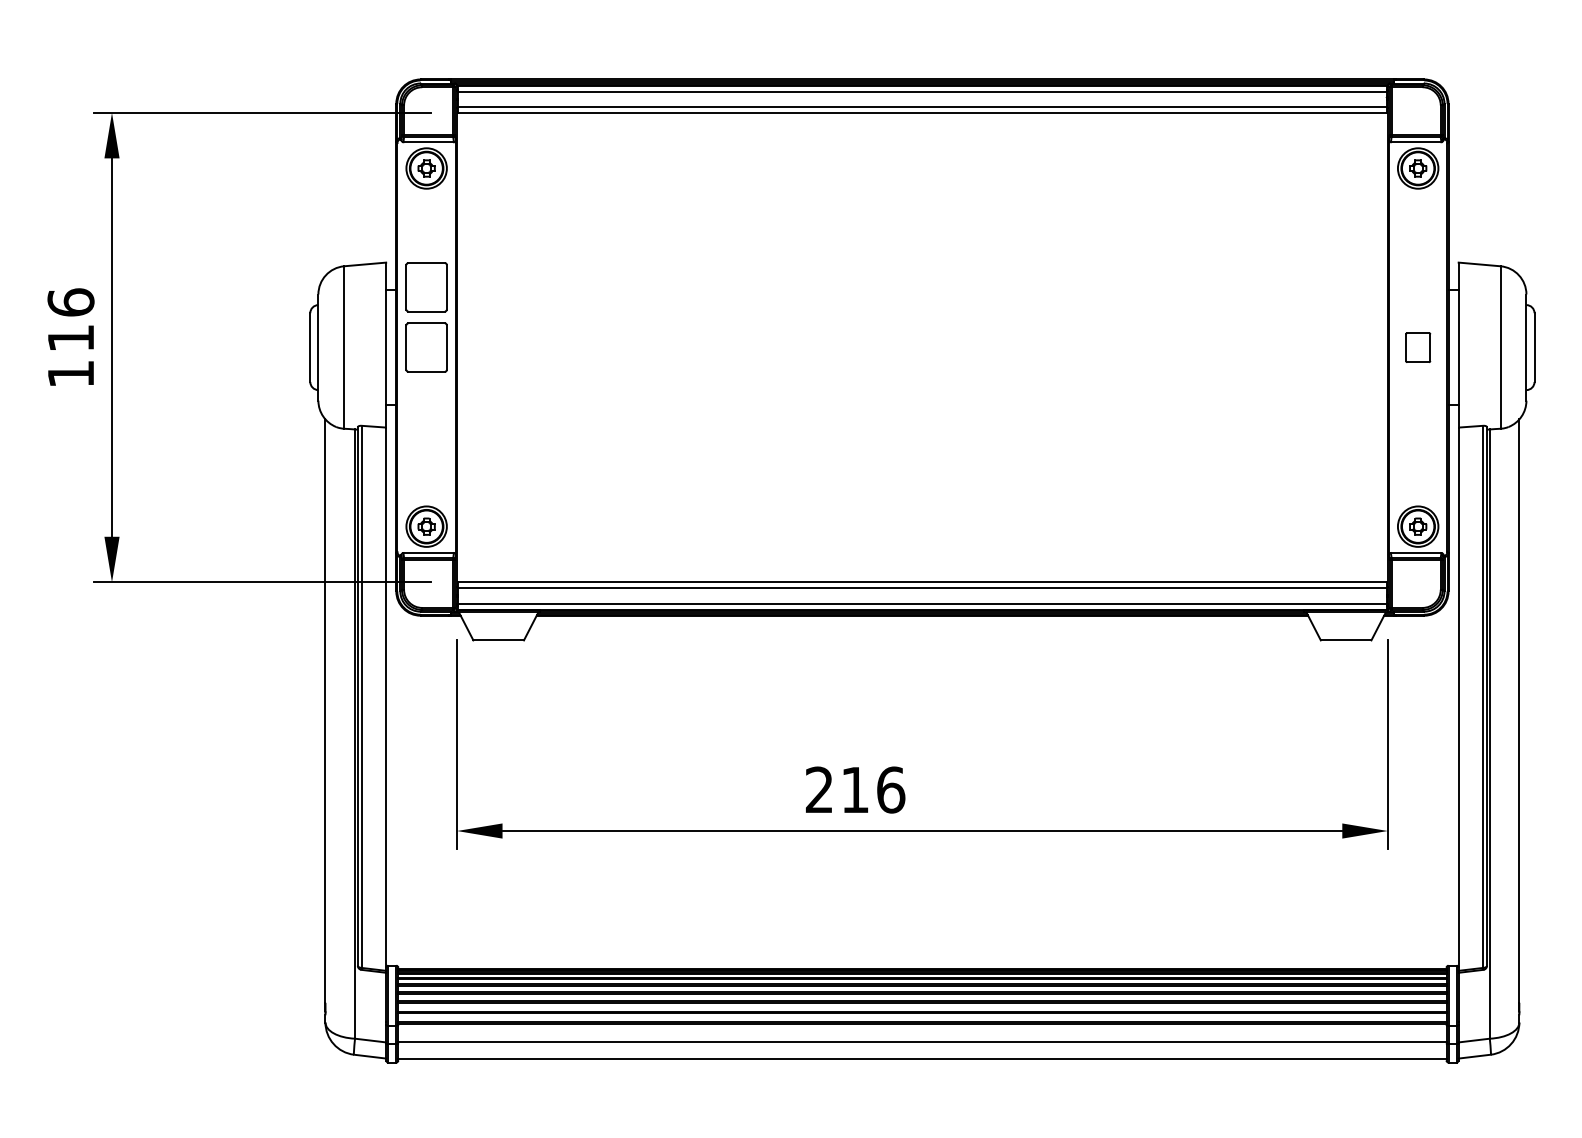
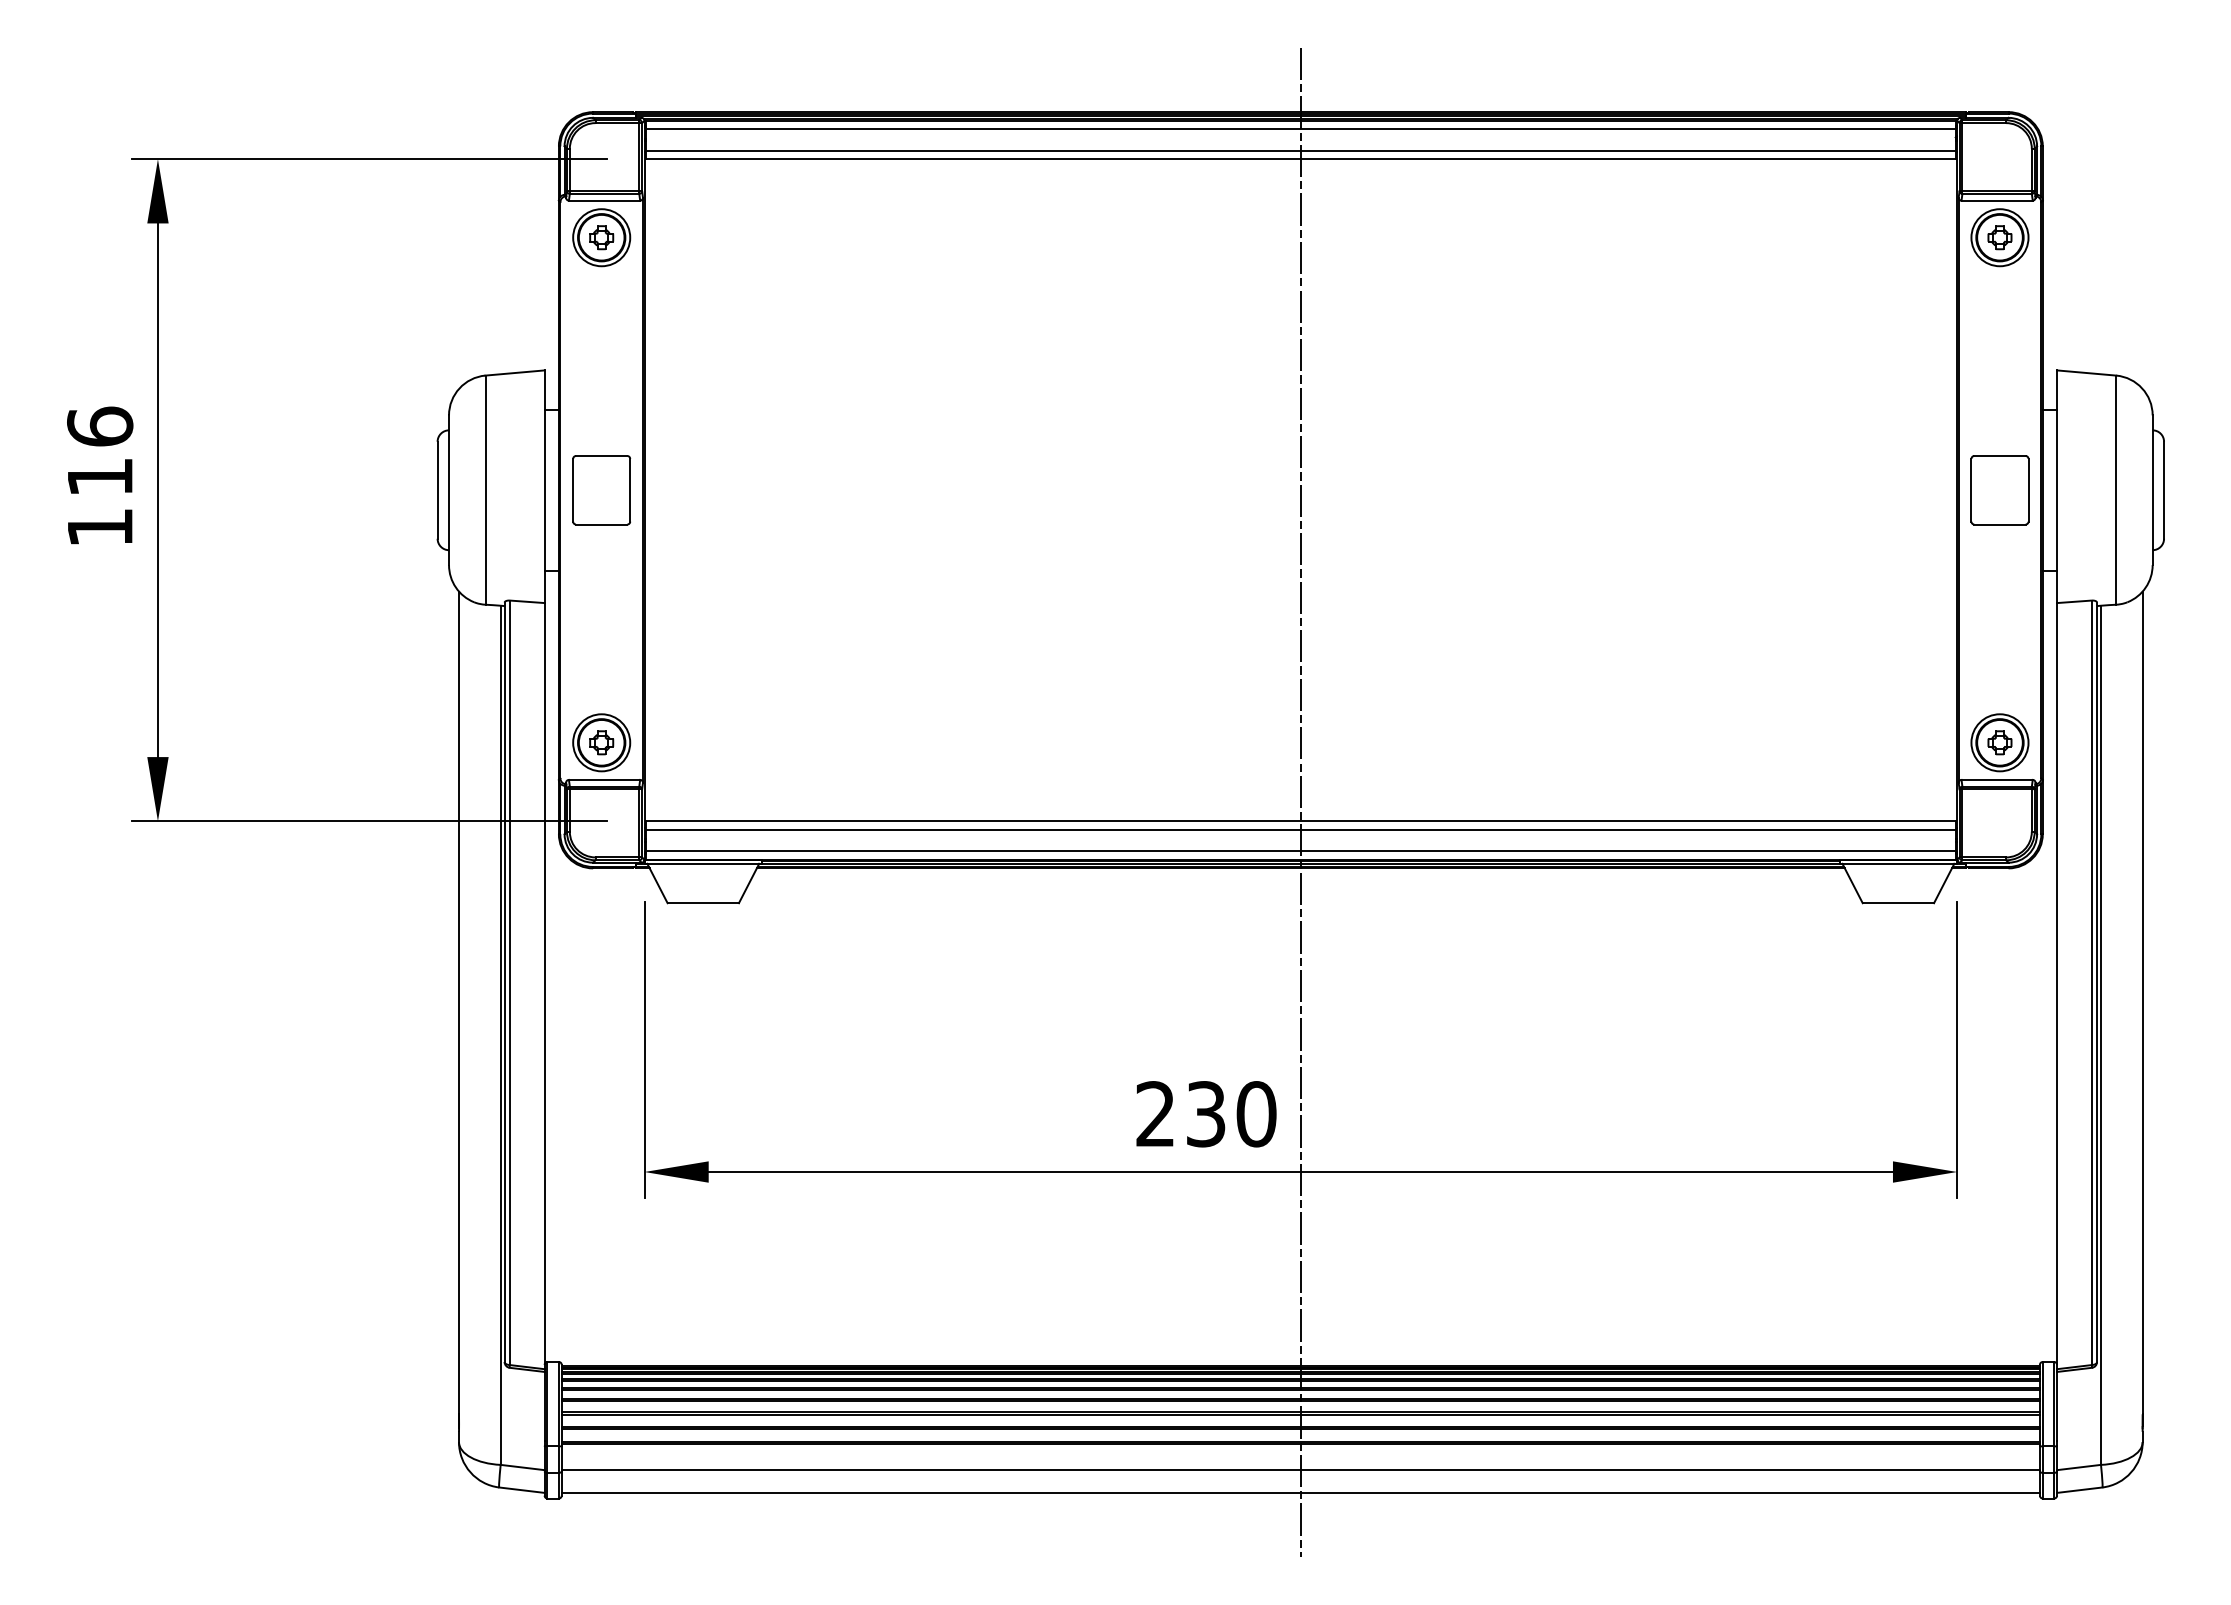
part: (426, 287) -> (601, 405), removed
part: (1417, 347) -> (1999, 490), size x1.67
line: (922, 569) -> (1300, 802), added
text: (873, 790) -> (1231, 1114), 216 -> 230

